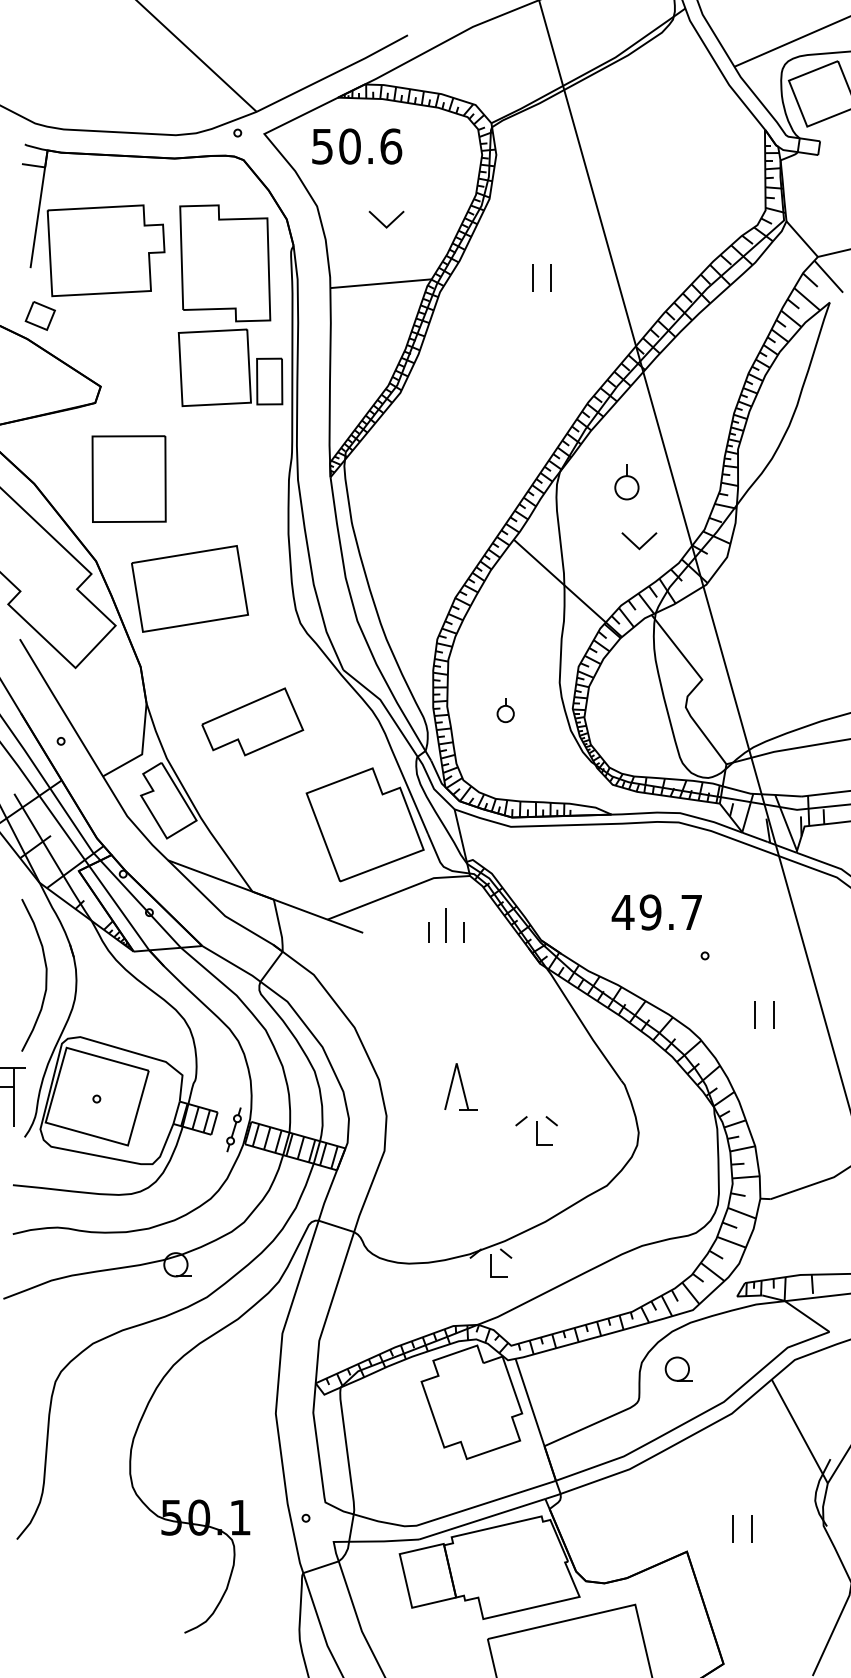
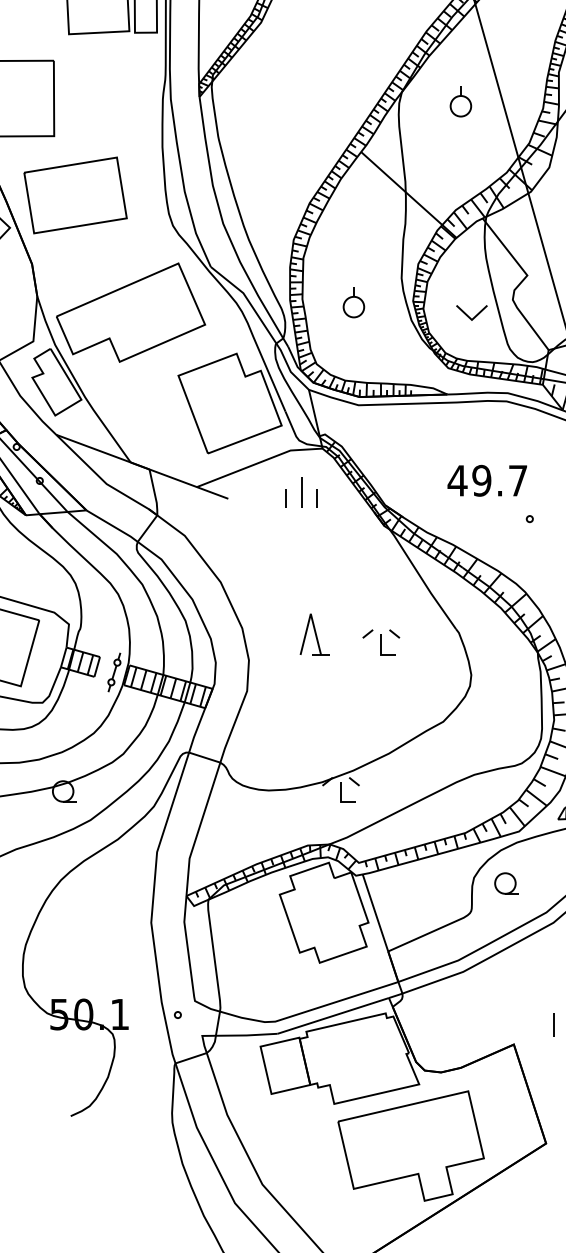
part: (639, 541) -> (472, 313), moved
part: (505, 710) -> (353, 302), size x1.43
part: (252, 721) -> (130, 312), size x1.67
part: (536, 1130) -> (381, 642), moved

